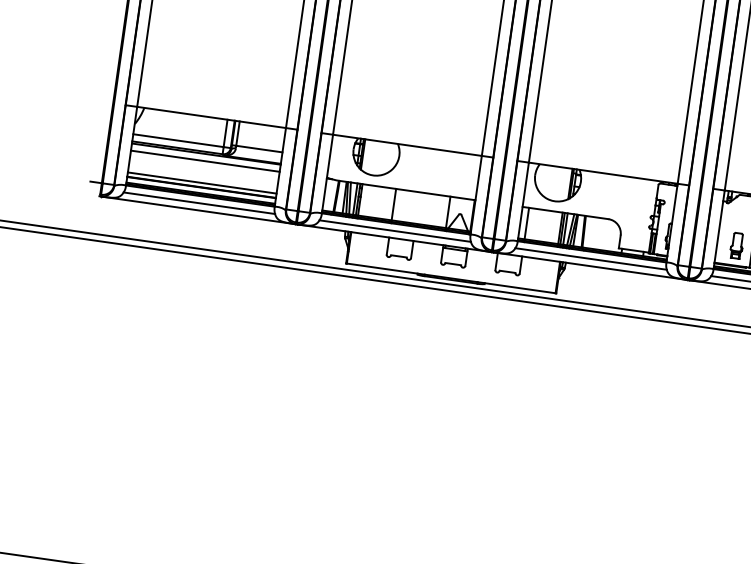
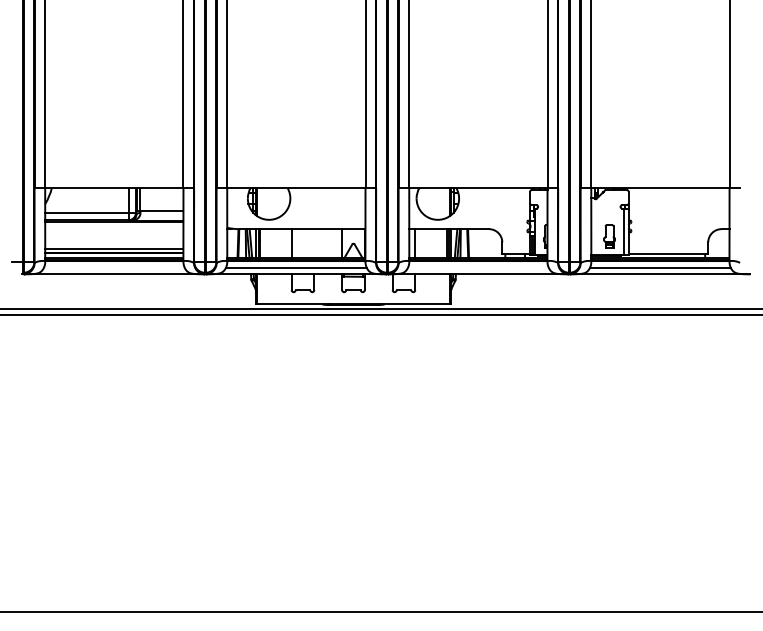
line: (205, 161) -> (114, 228), removed
line: (198, 202) -> (113, 267), removed
line: (591, 258) -> (478, 267), removed

